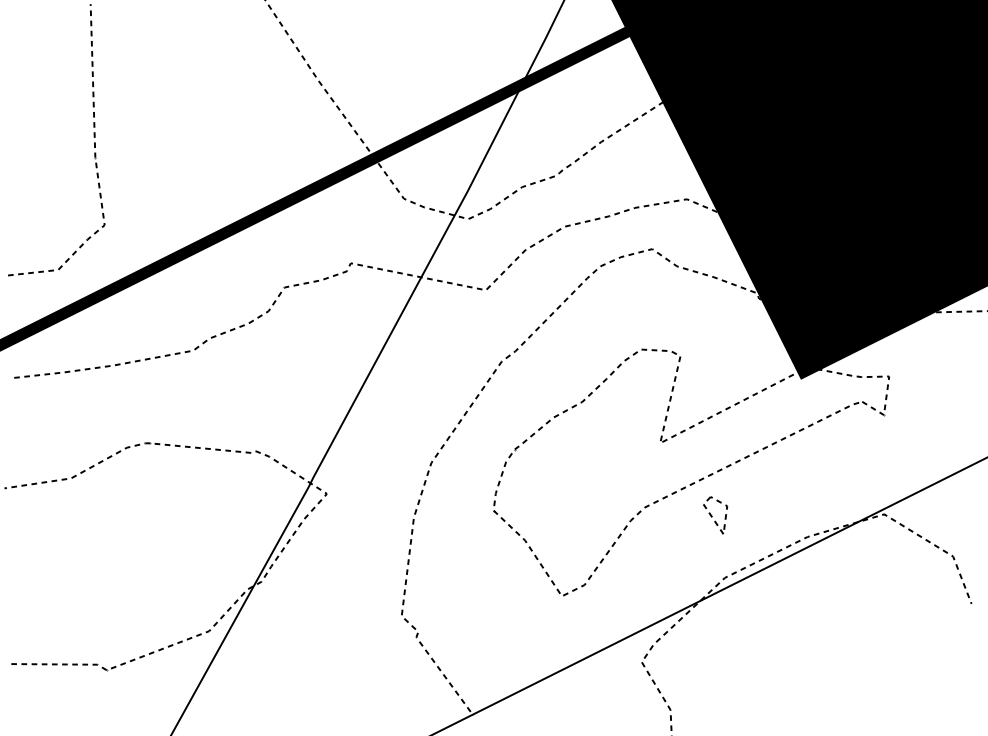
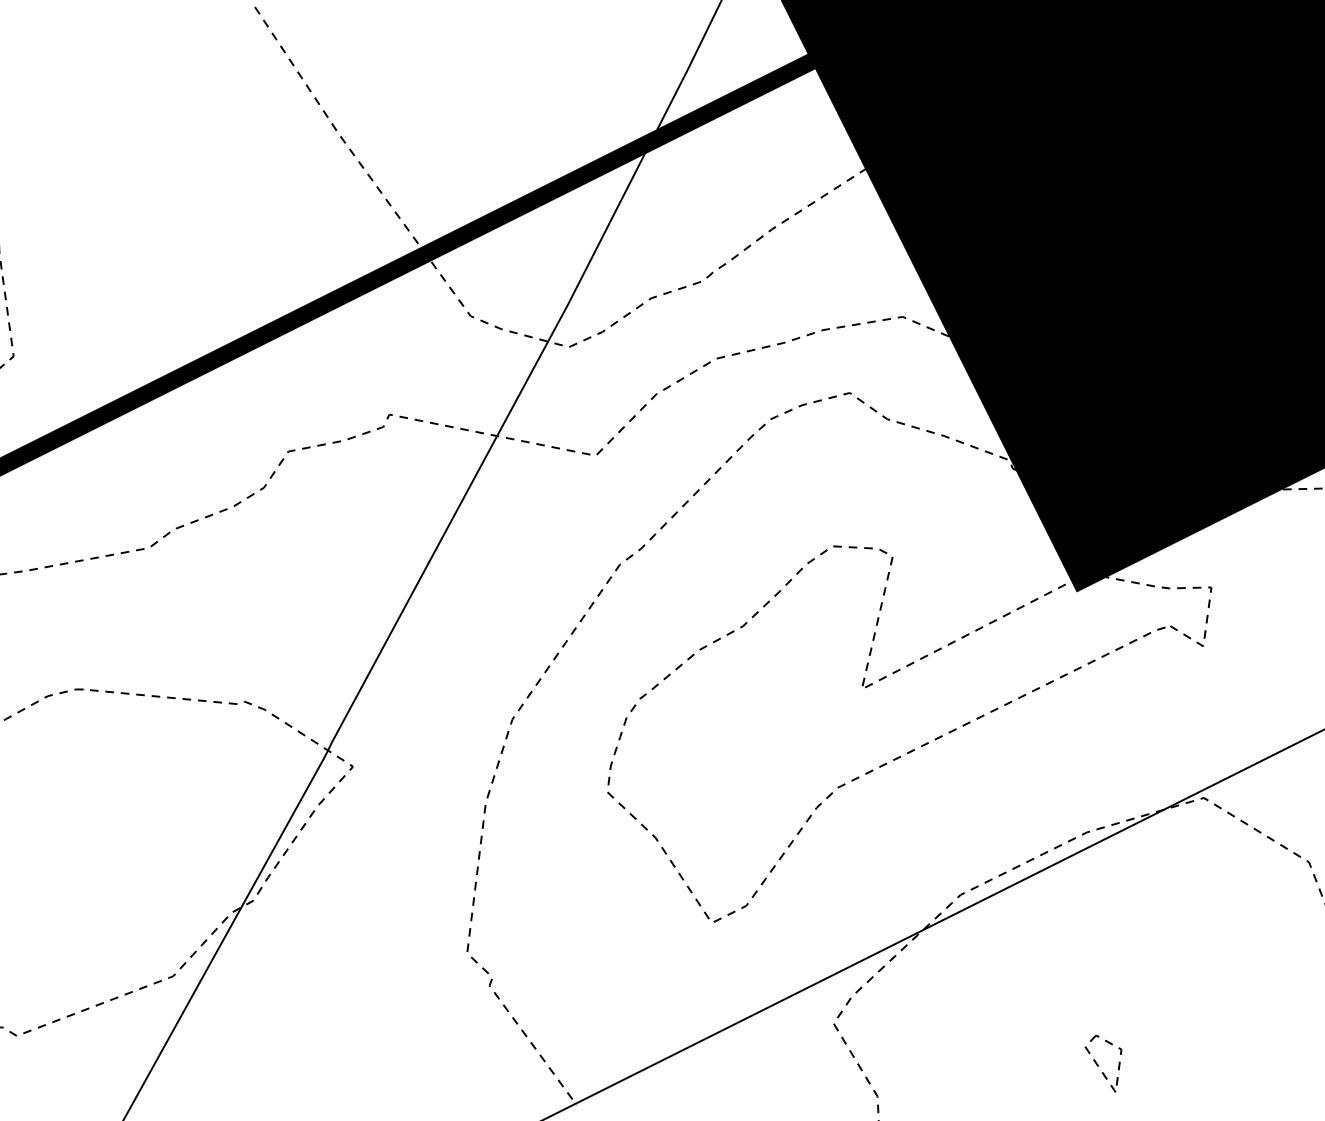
part: (715, 515) -> (1103, 1063), moved

